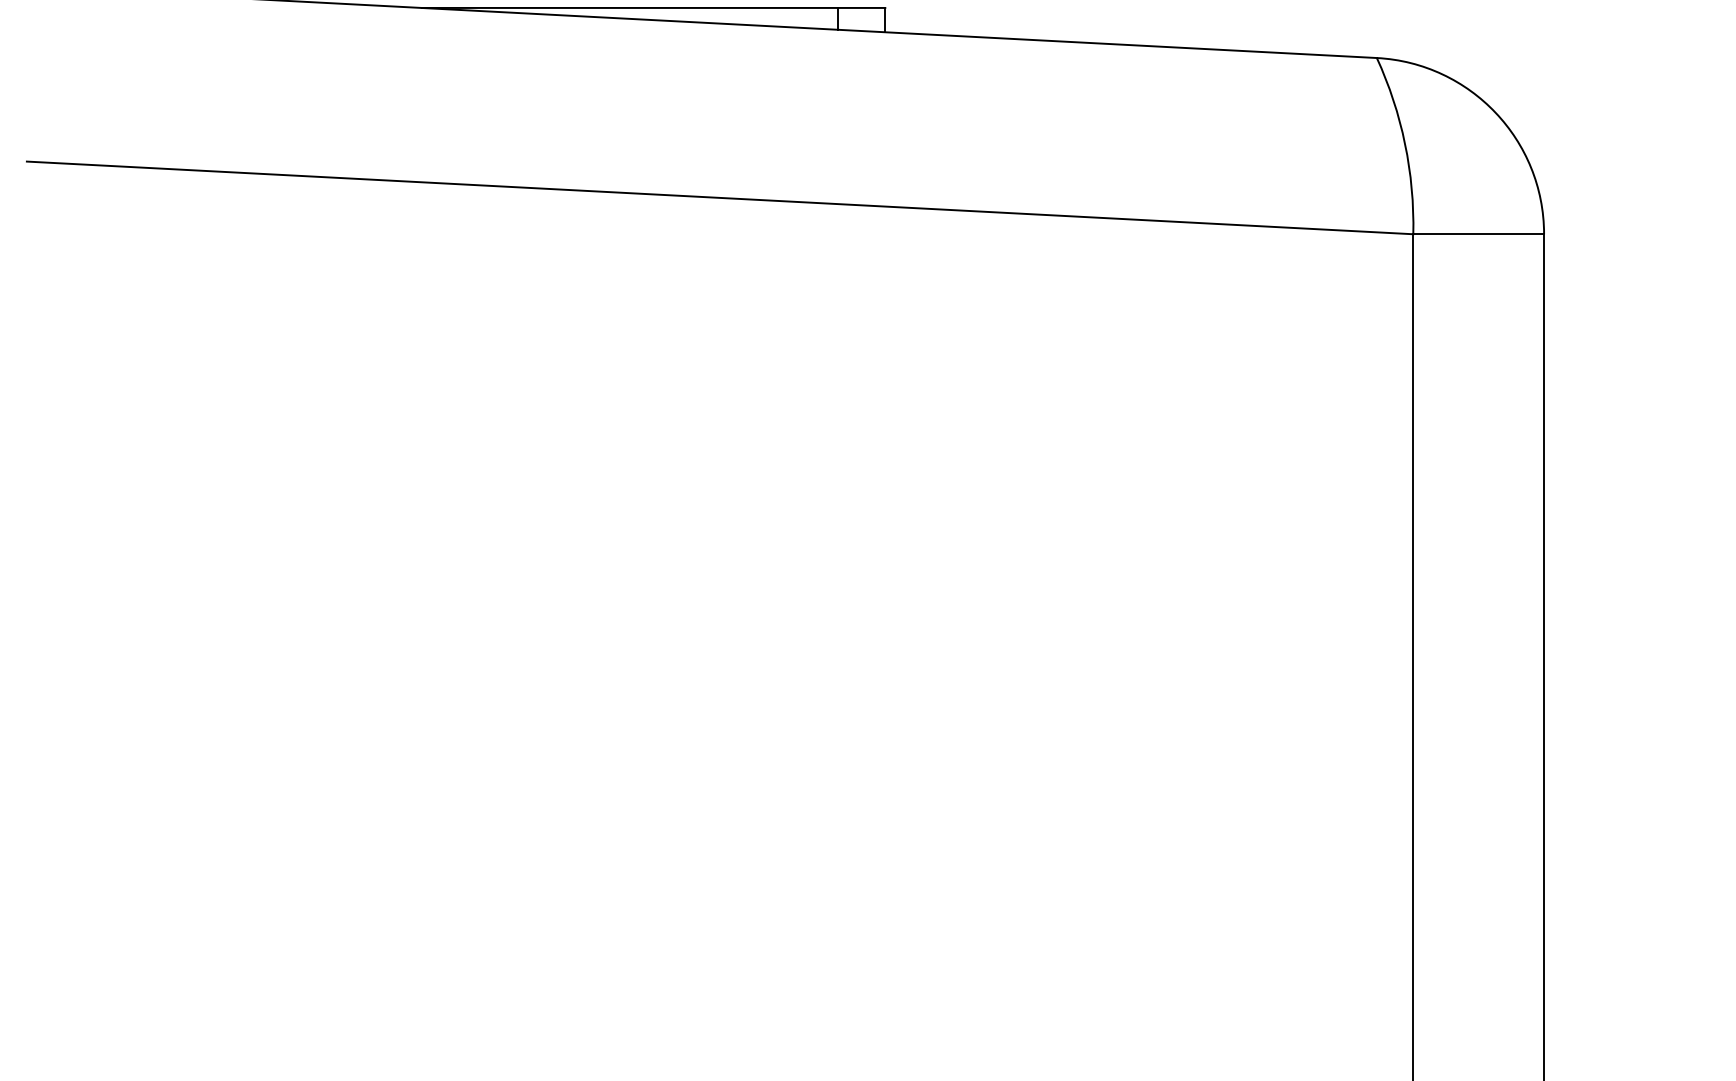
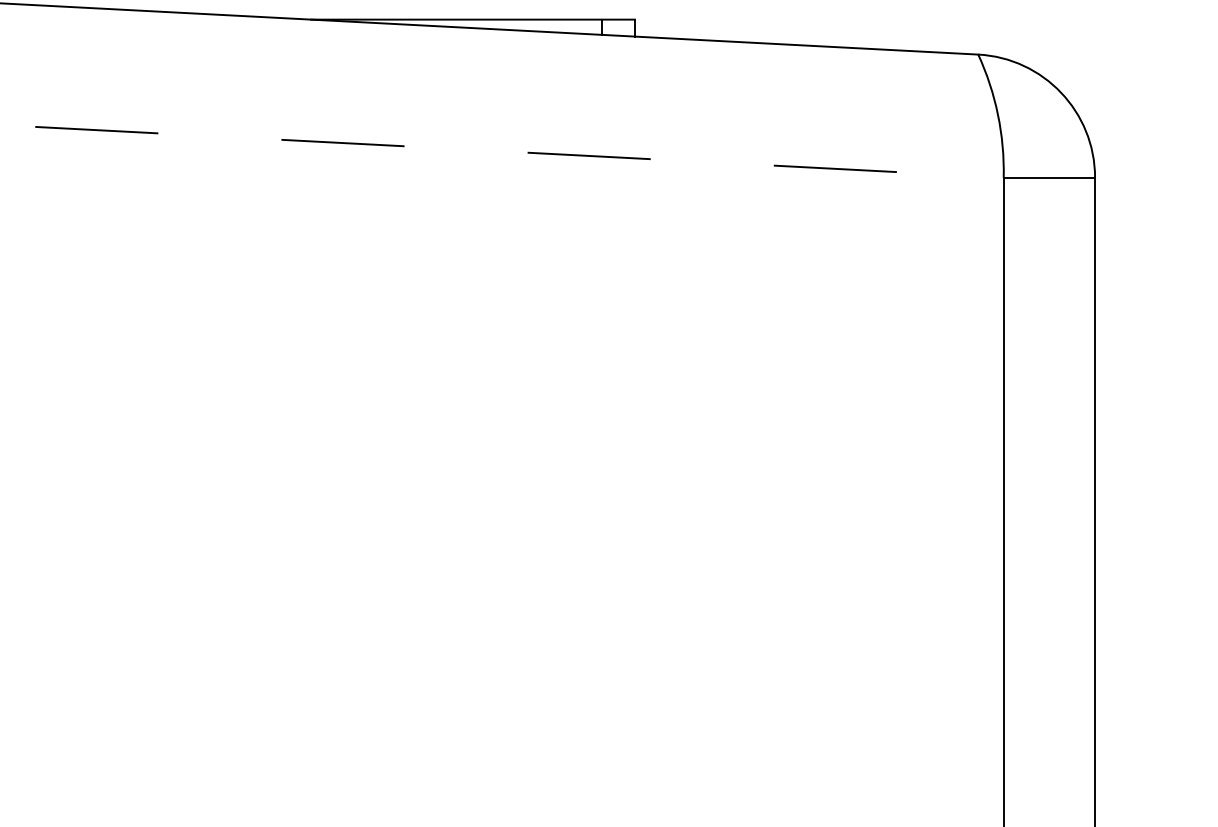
line: (720, 198) -> (519, 152), solid -> dashed

